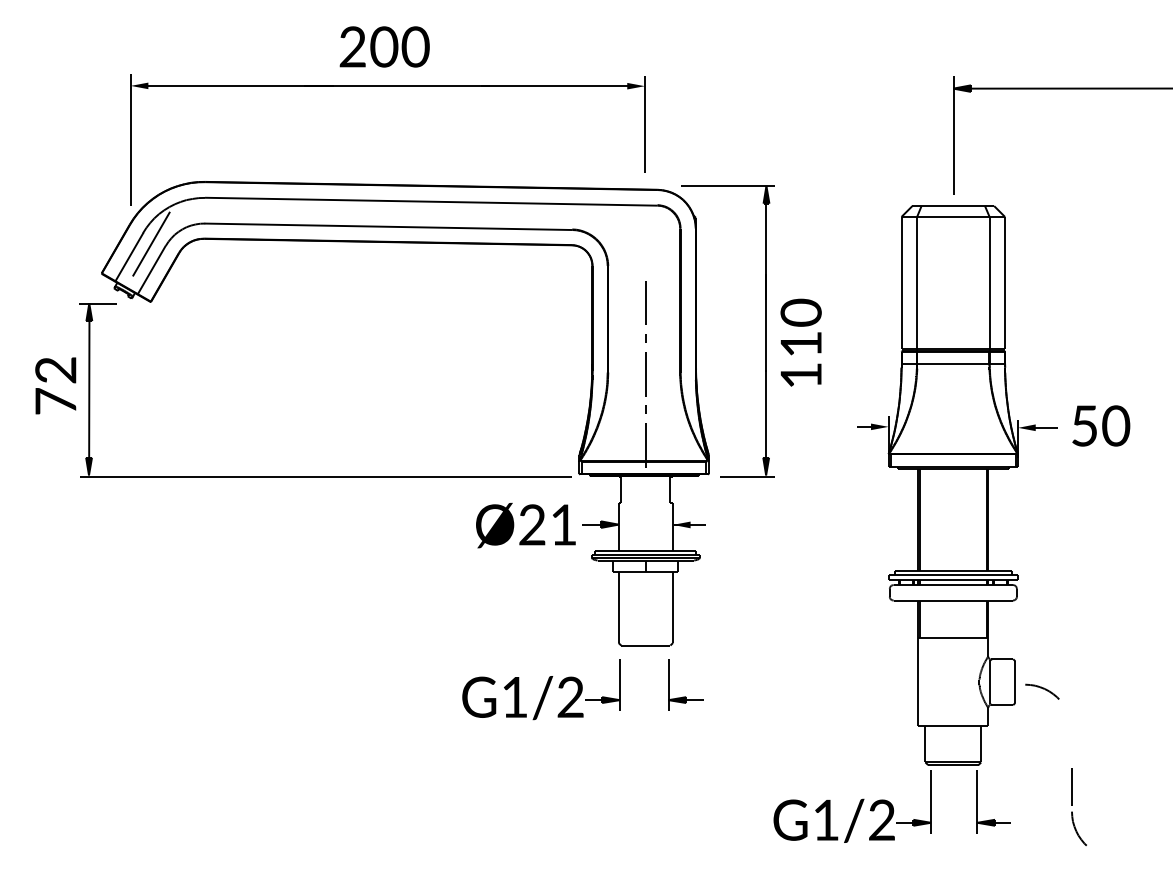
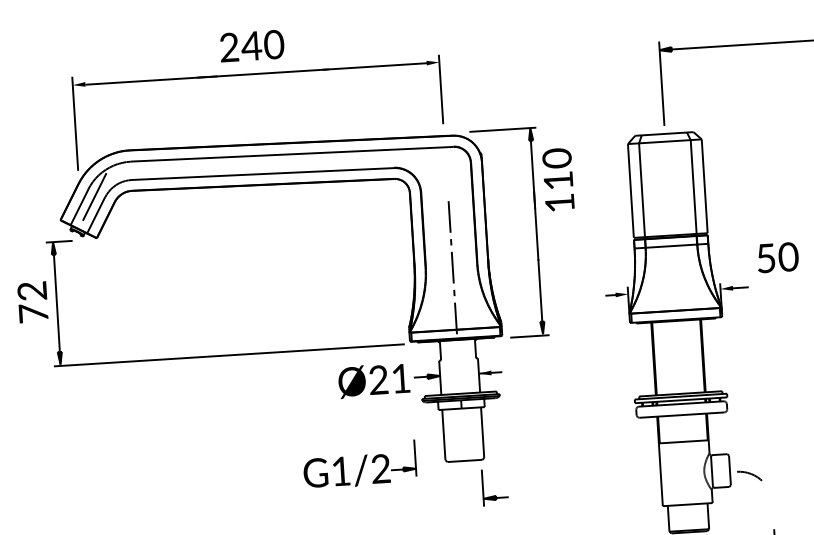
text: (383, 46) -> (251, 45), 200 -> 240
text: (800, 342) -> (557, 179), moved
text: (1101, 425) -> (778, 257), moved
part: (541, 689) -> (359, 464), moved

